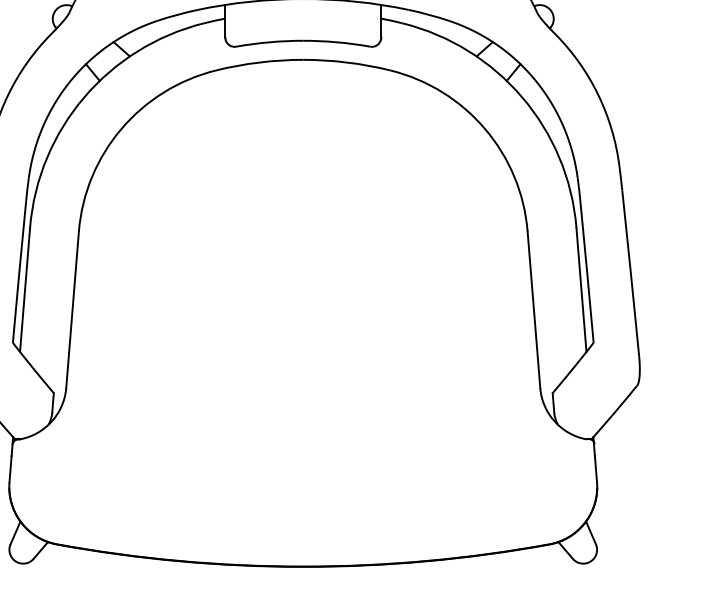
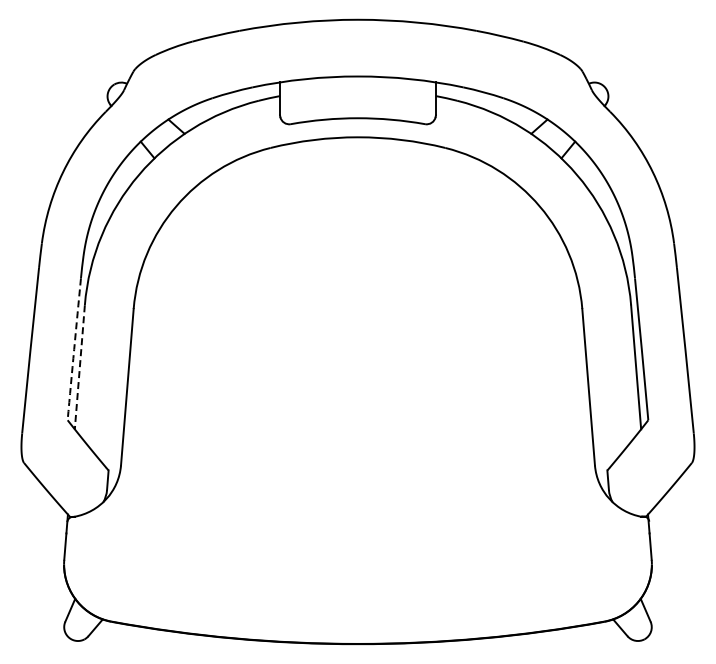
arc: (19, 272) -> (74, 349), solid -> dashed
line: (24, 290) -> (79, 367), solid -> dashed

